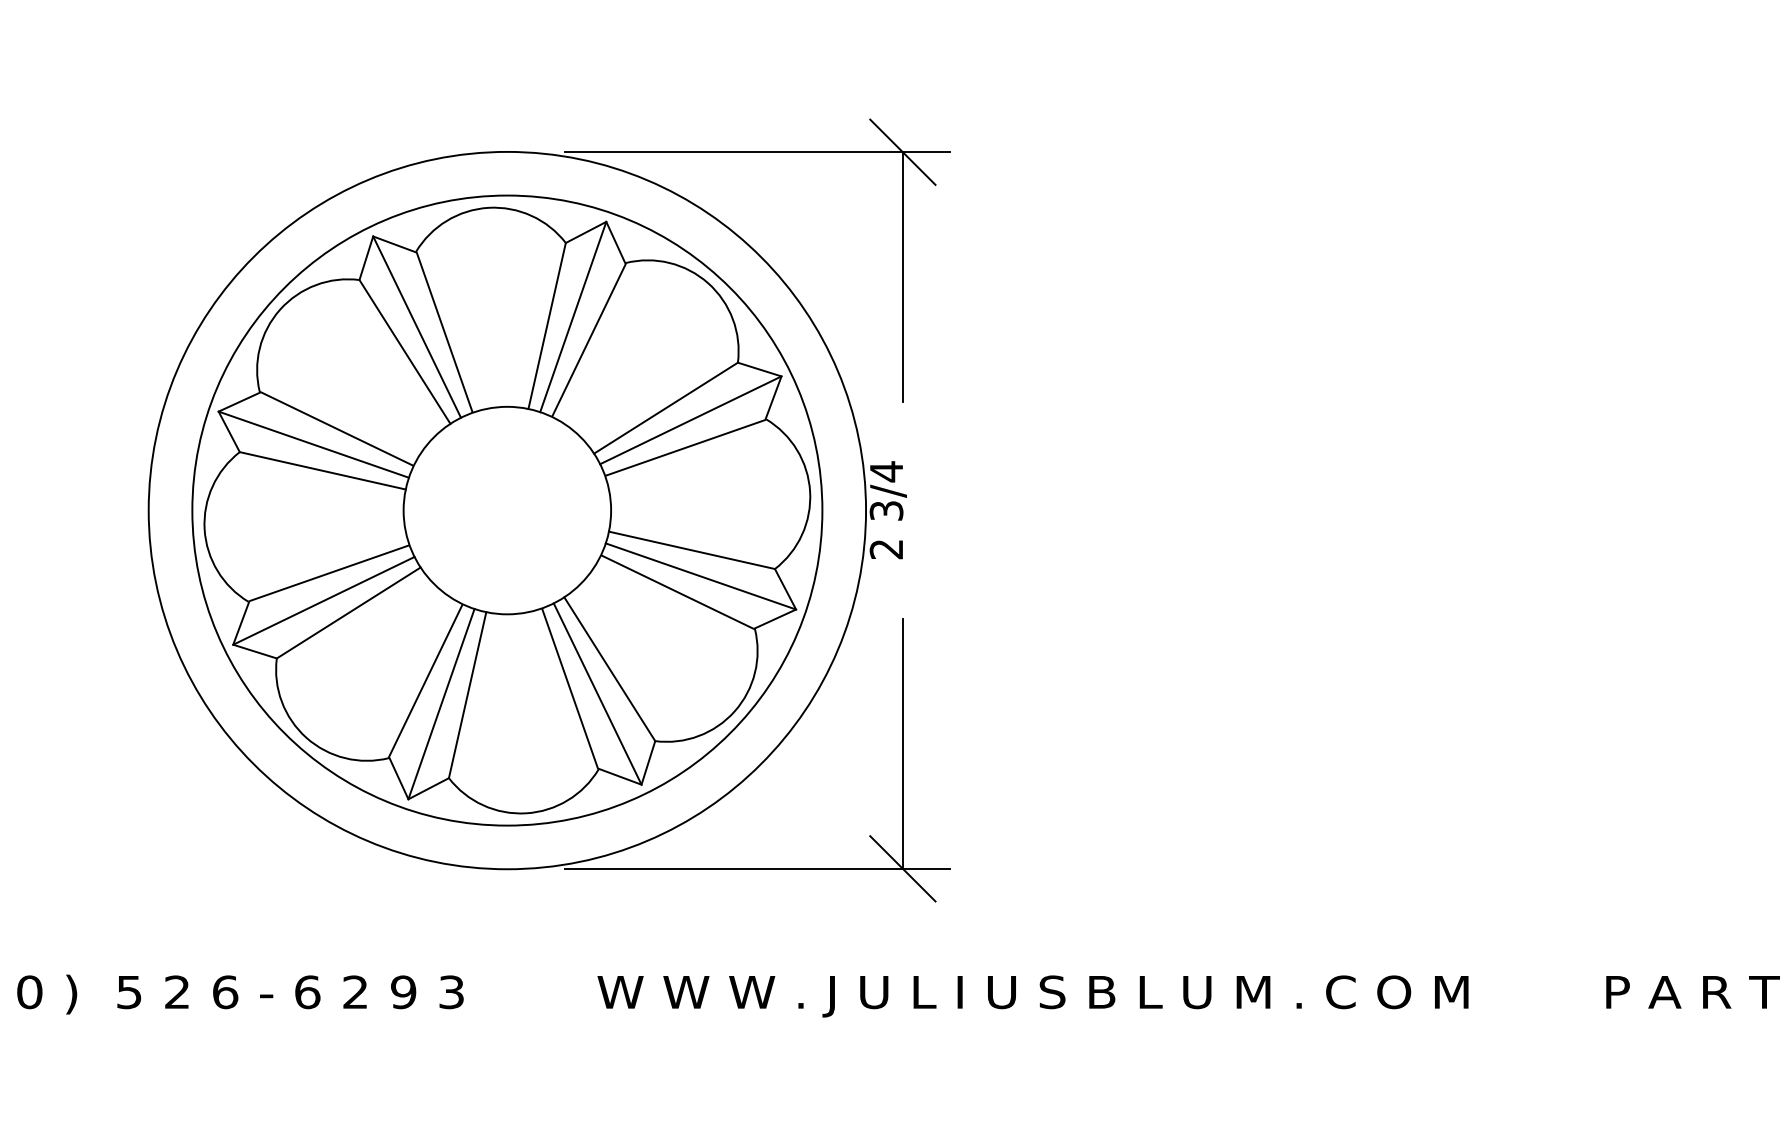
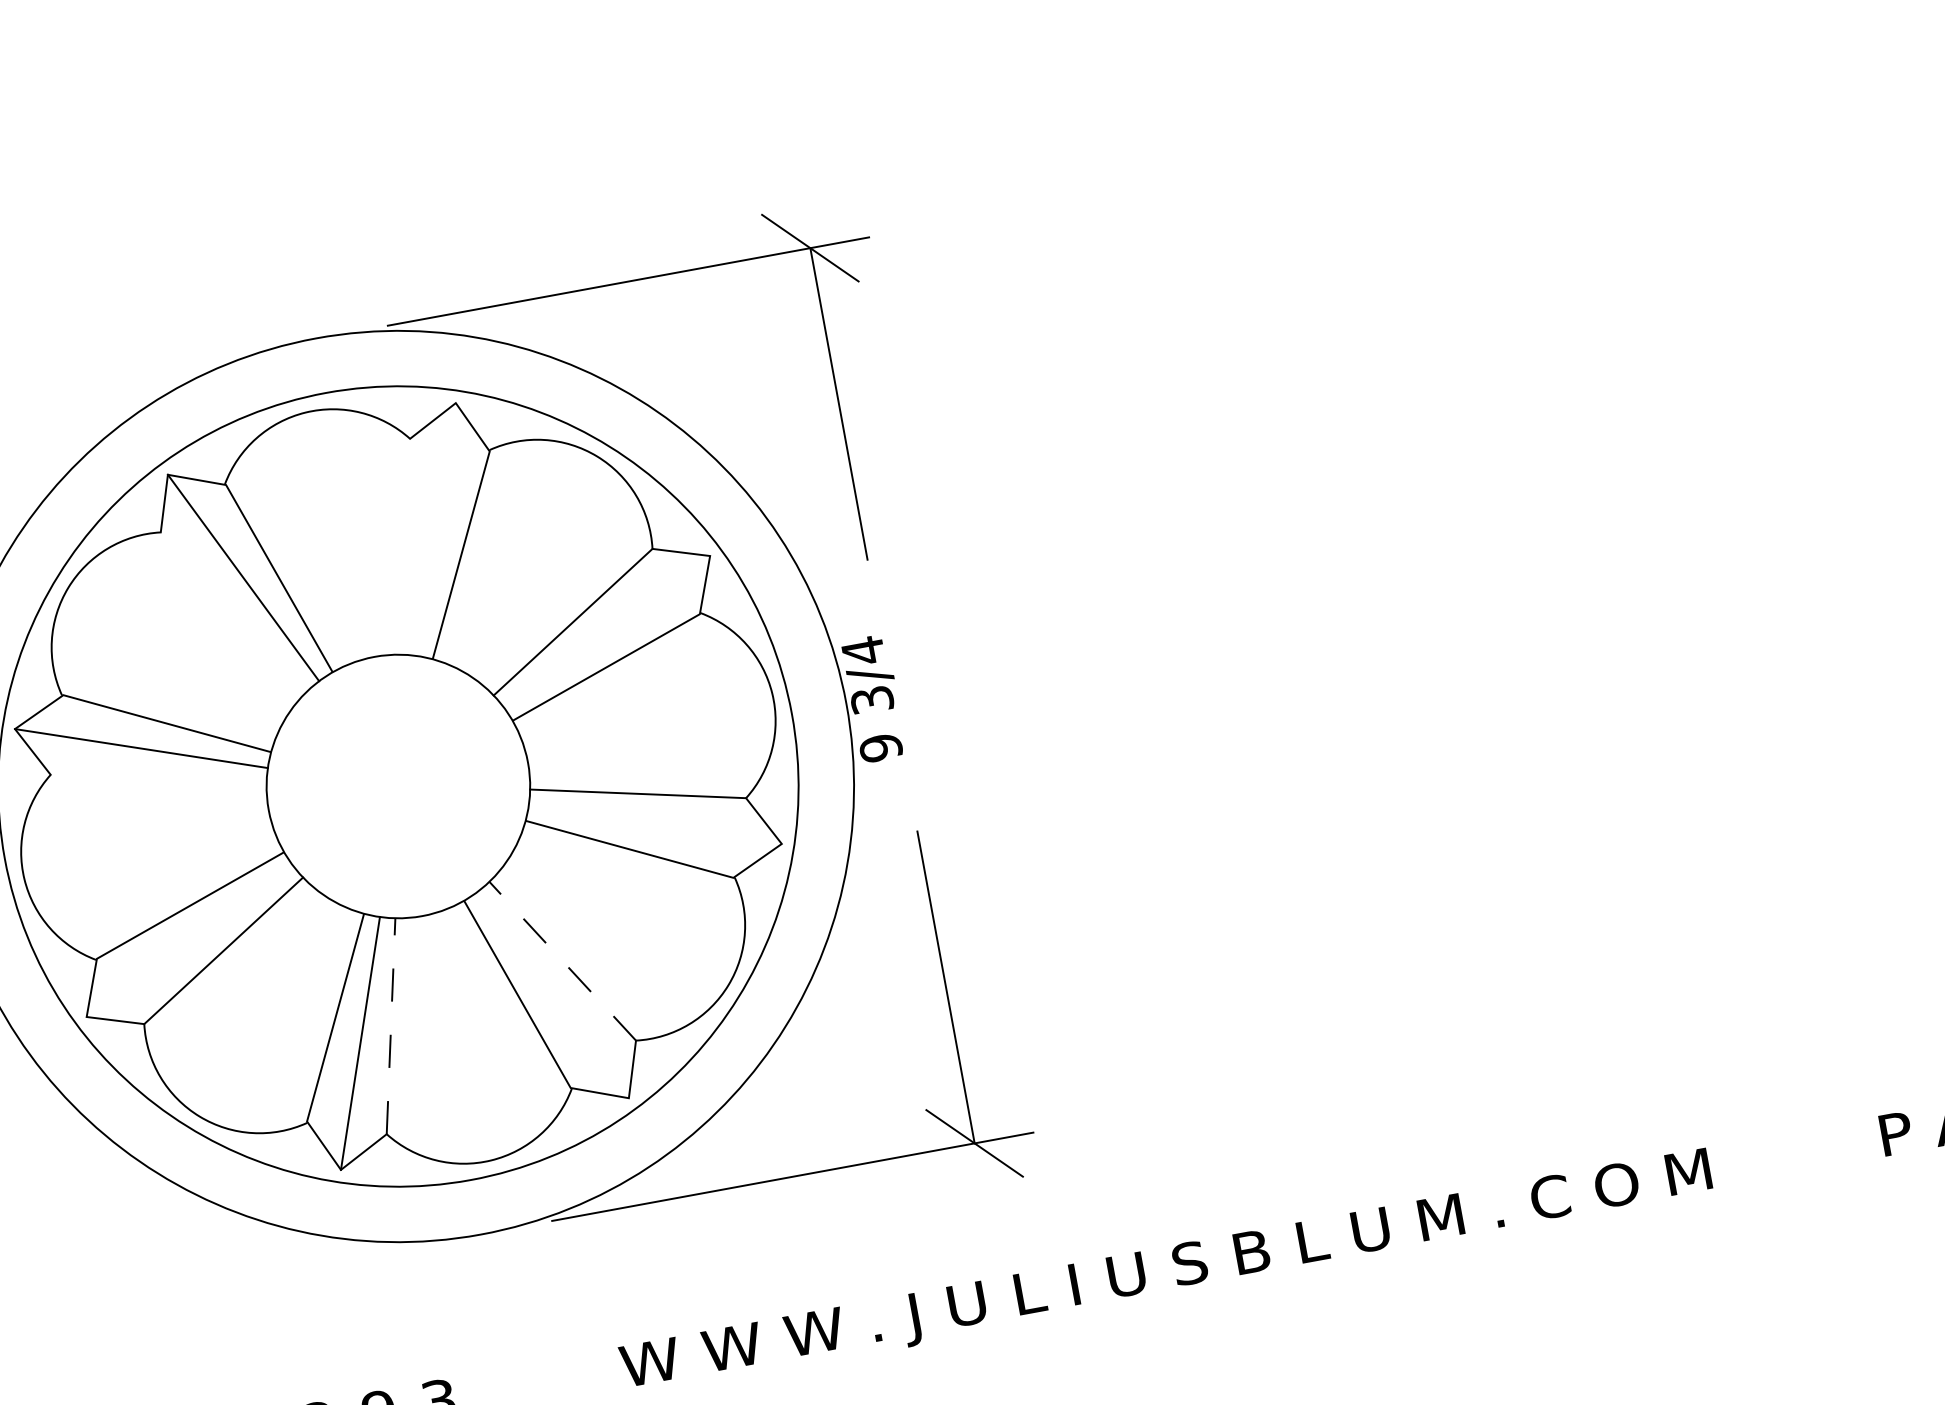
line: (573, 316) -> (436, 528), removed
line: (546, 326) -> (405, 547), removed
line: (404, 351) -> (233, 611), removed
line: (690, 420) -> (606, 631), removed
line: (322, 470) -> (158, 778), removed
text: (886, 549) -> (880, 748), 2 -> 9
line: (700, 576) -> (654, 824), removed
line: (323, 600) -> (189, 941), removed
line: (609, 668) -> (562, 960), solid -> dashed
line: (597, 693) -> (552, 994), removed
line: (467, 694) -> (390, 1025), solid -> dashed

